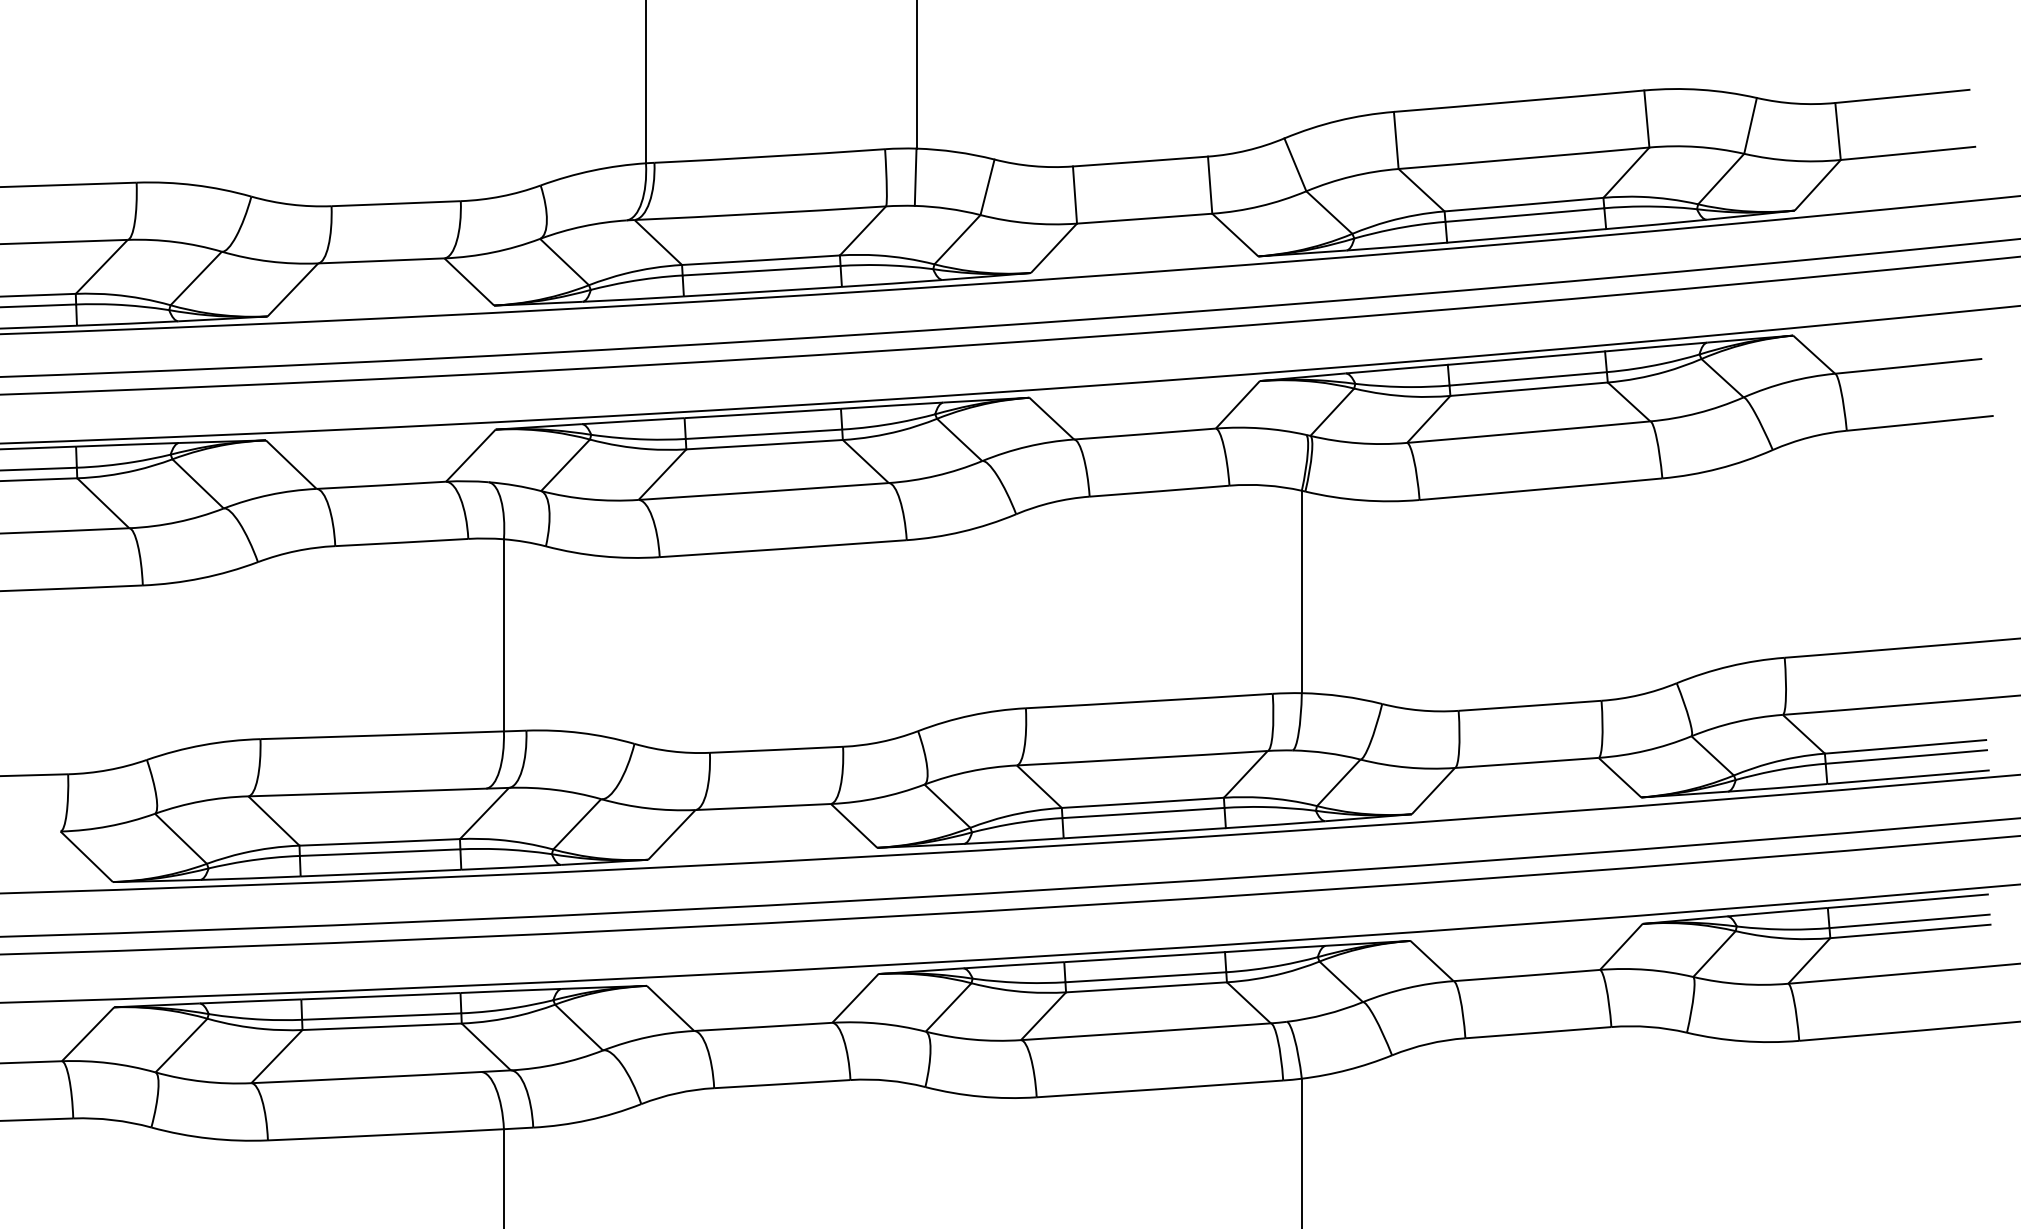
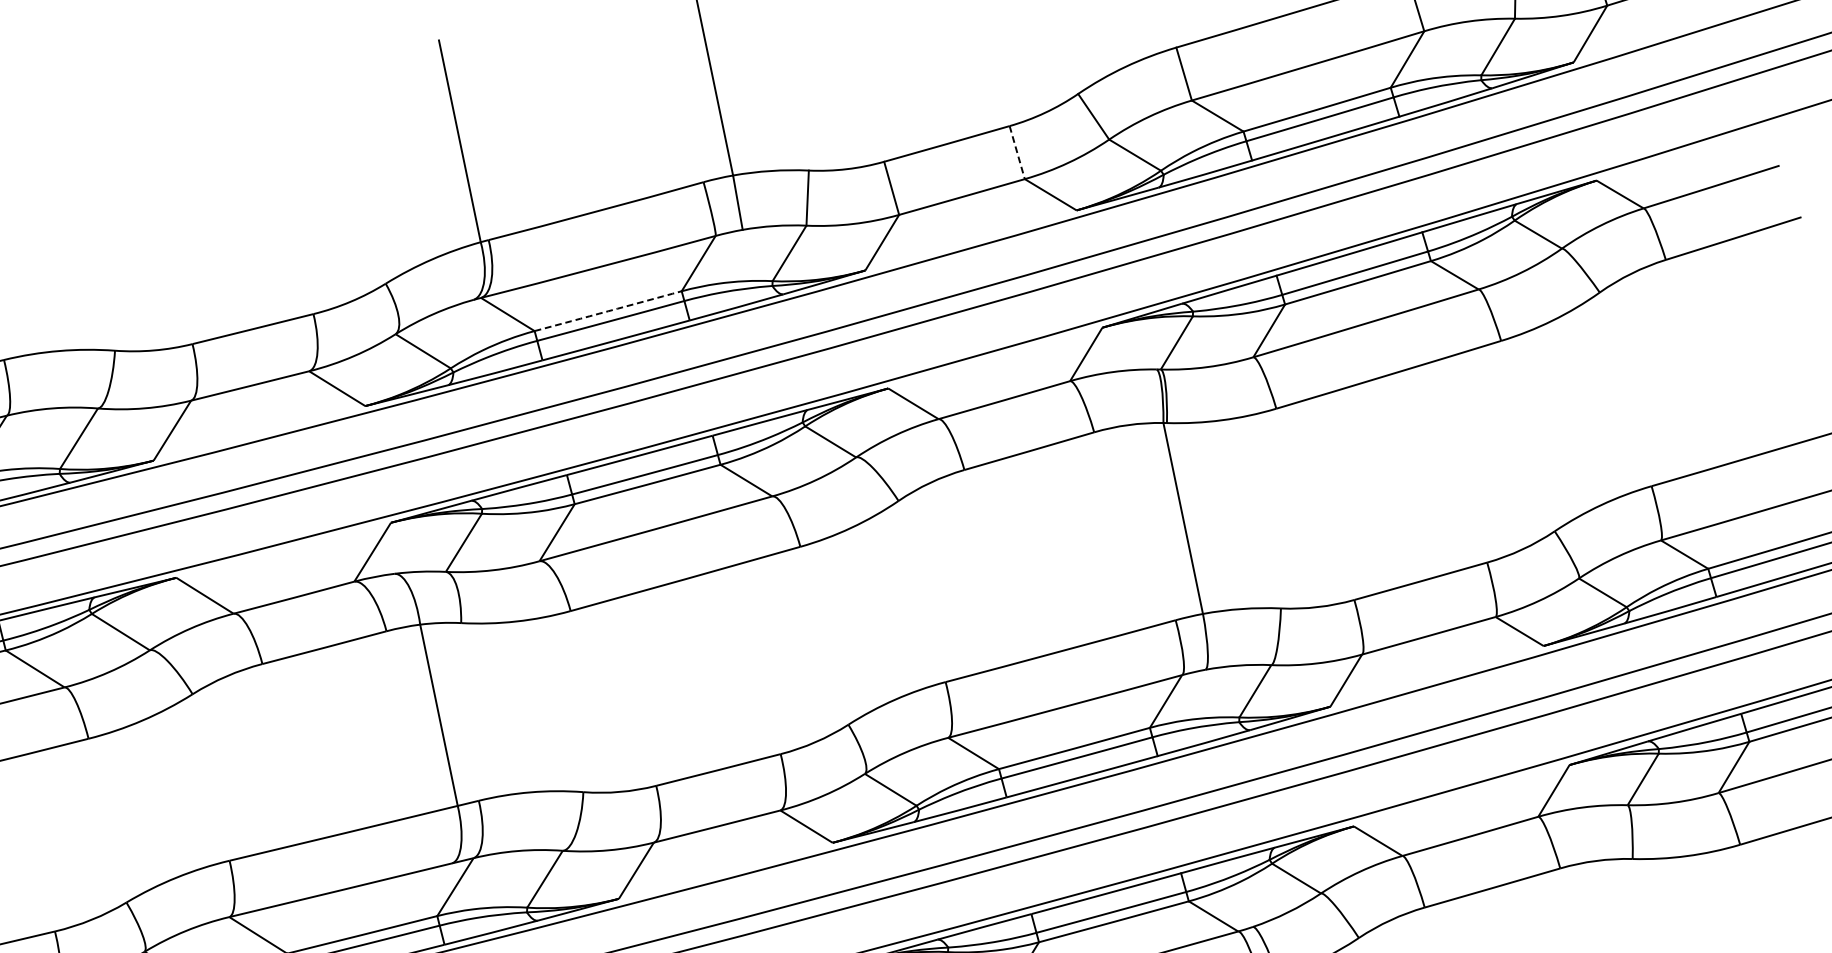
line: (1210, 185) -> (1017, 152), solid -> dashed
arc: (761, 260) -> (608, 311), solid -> dashed

